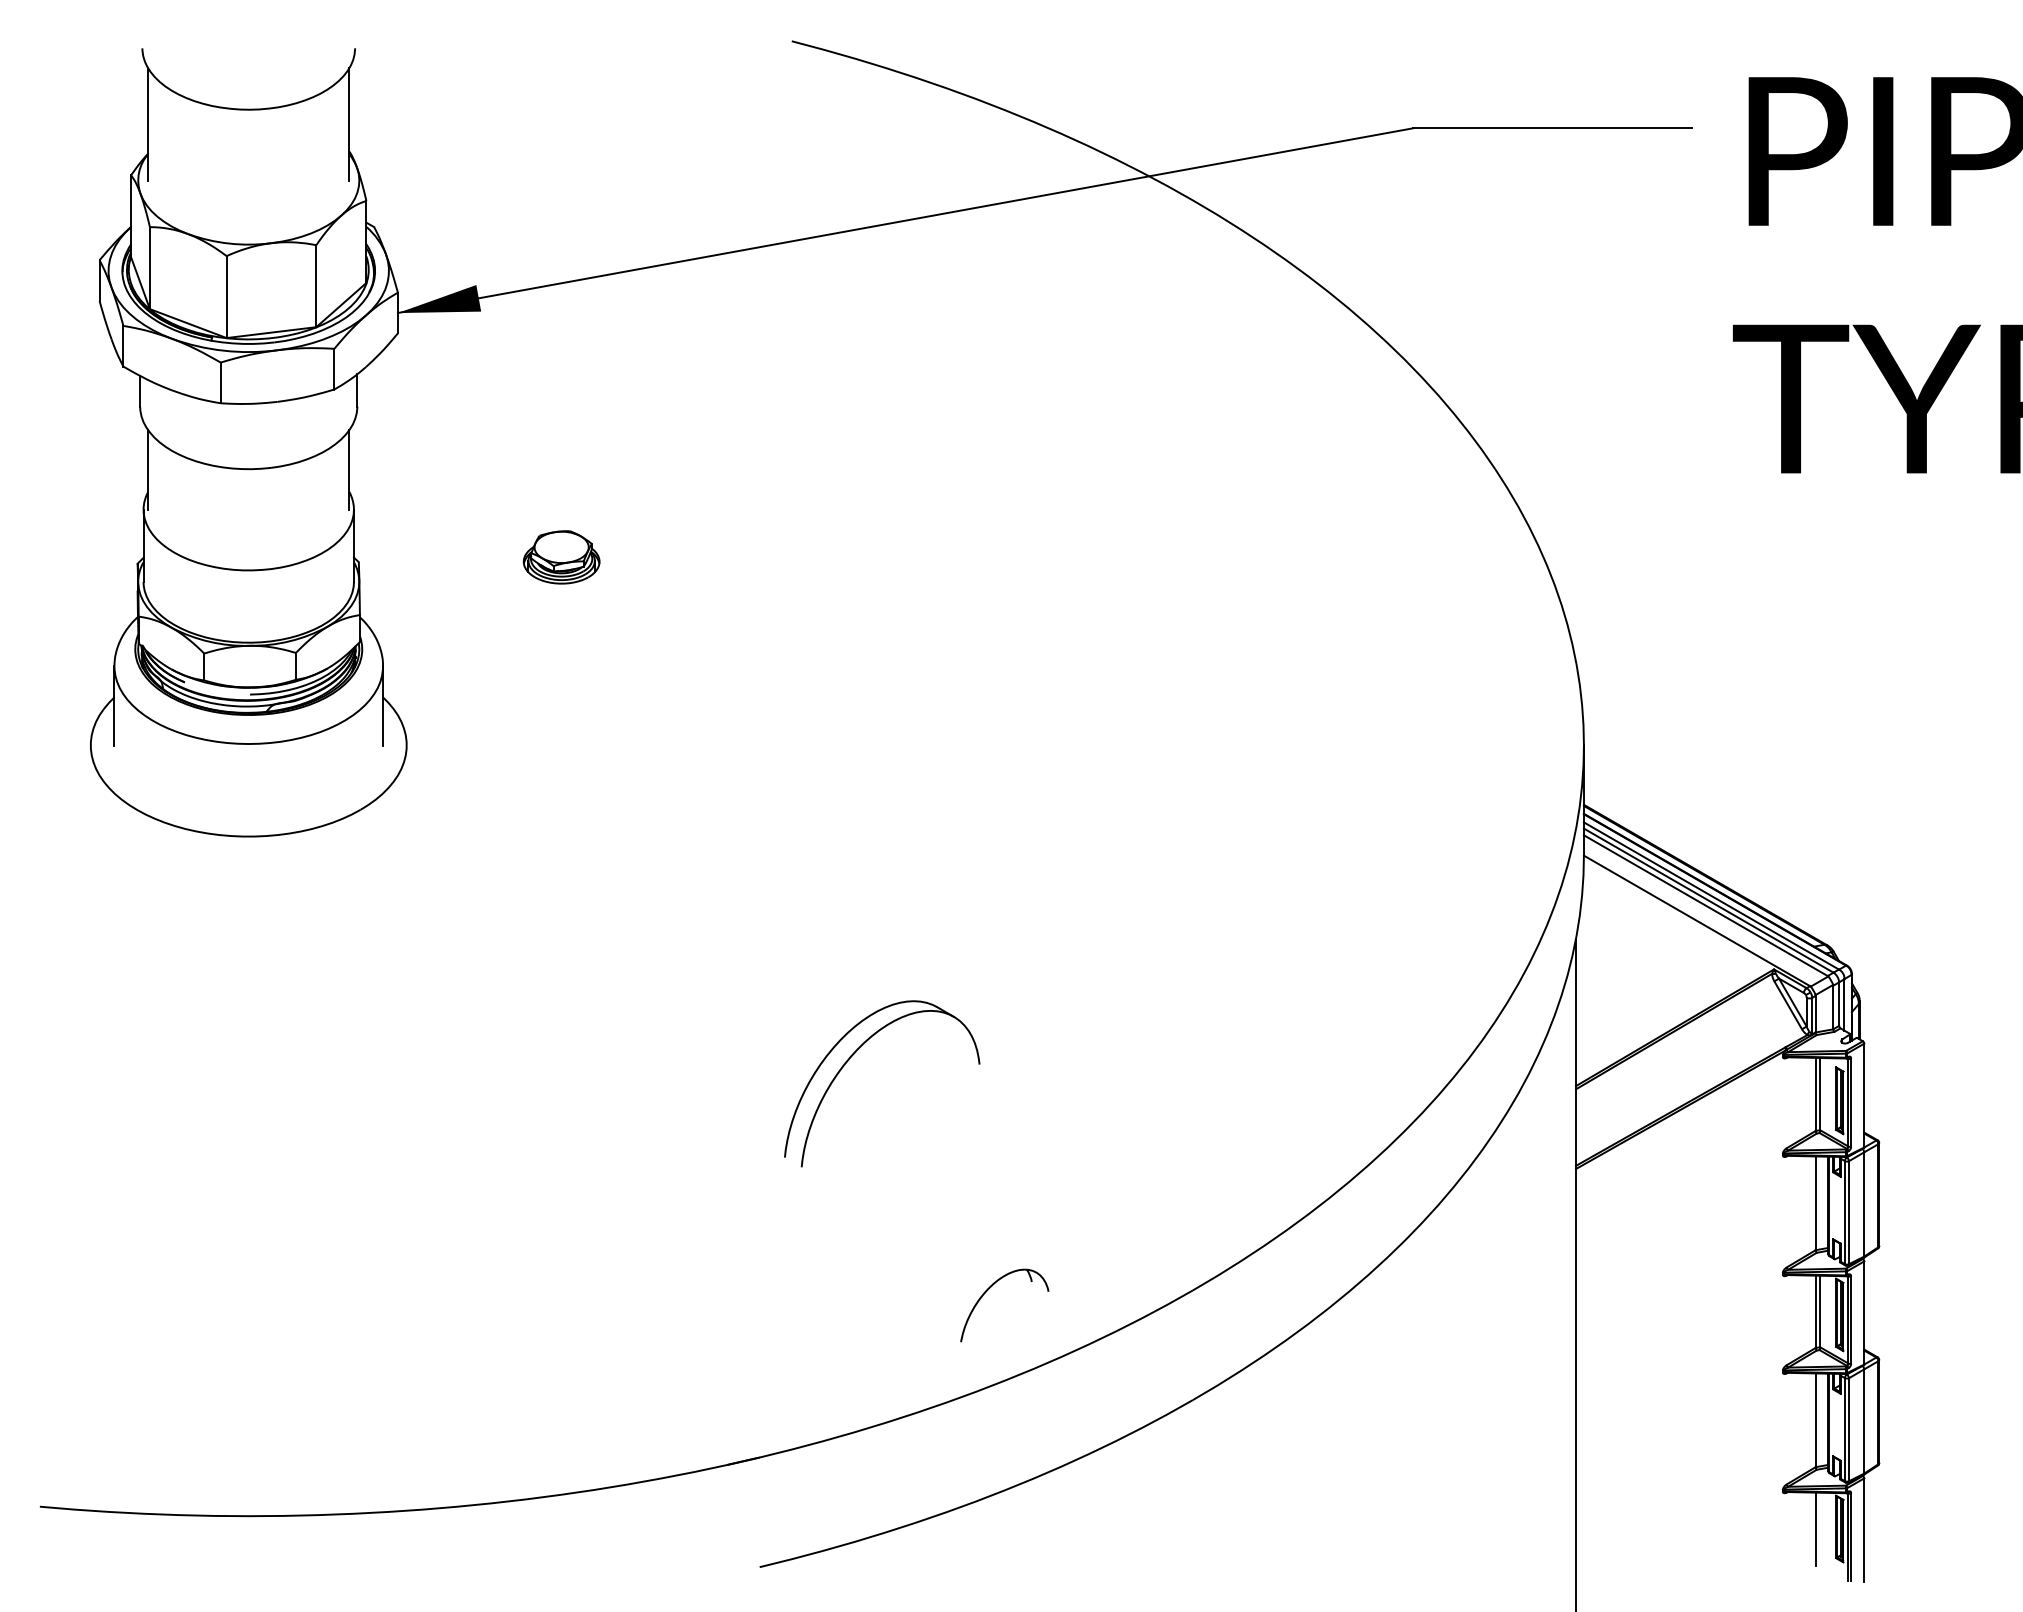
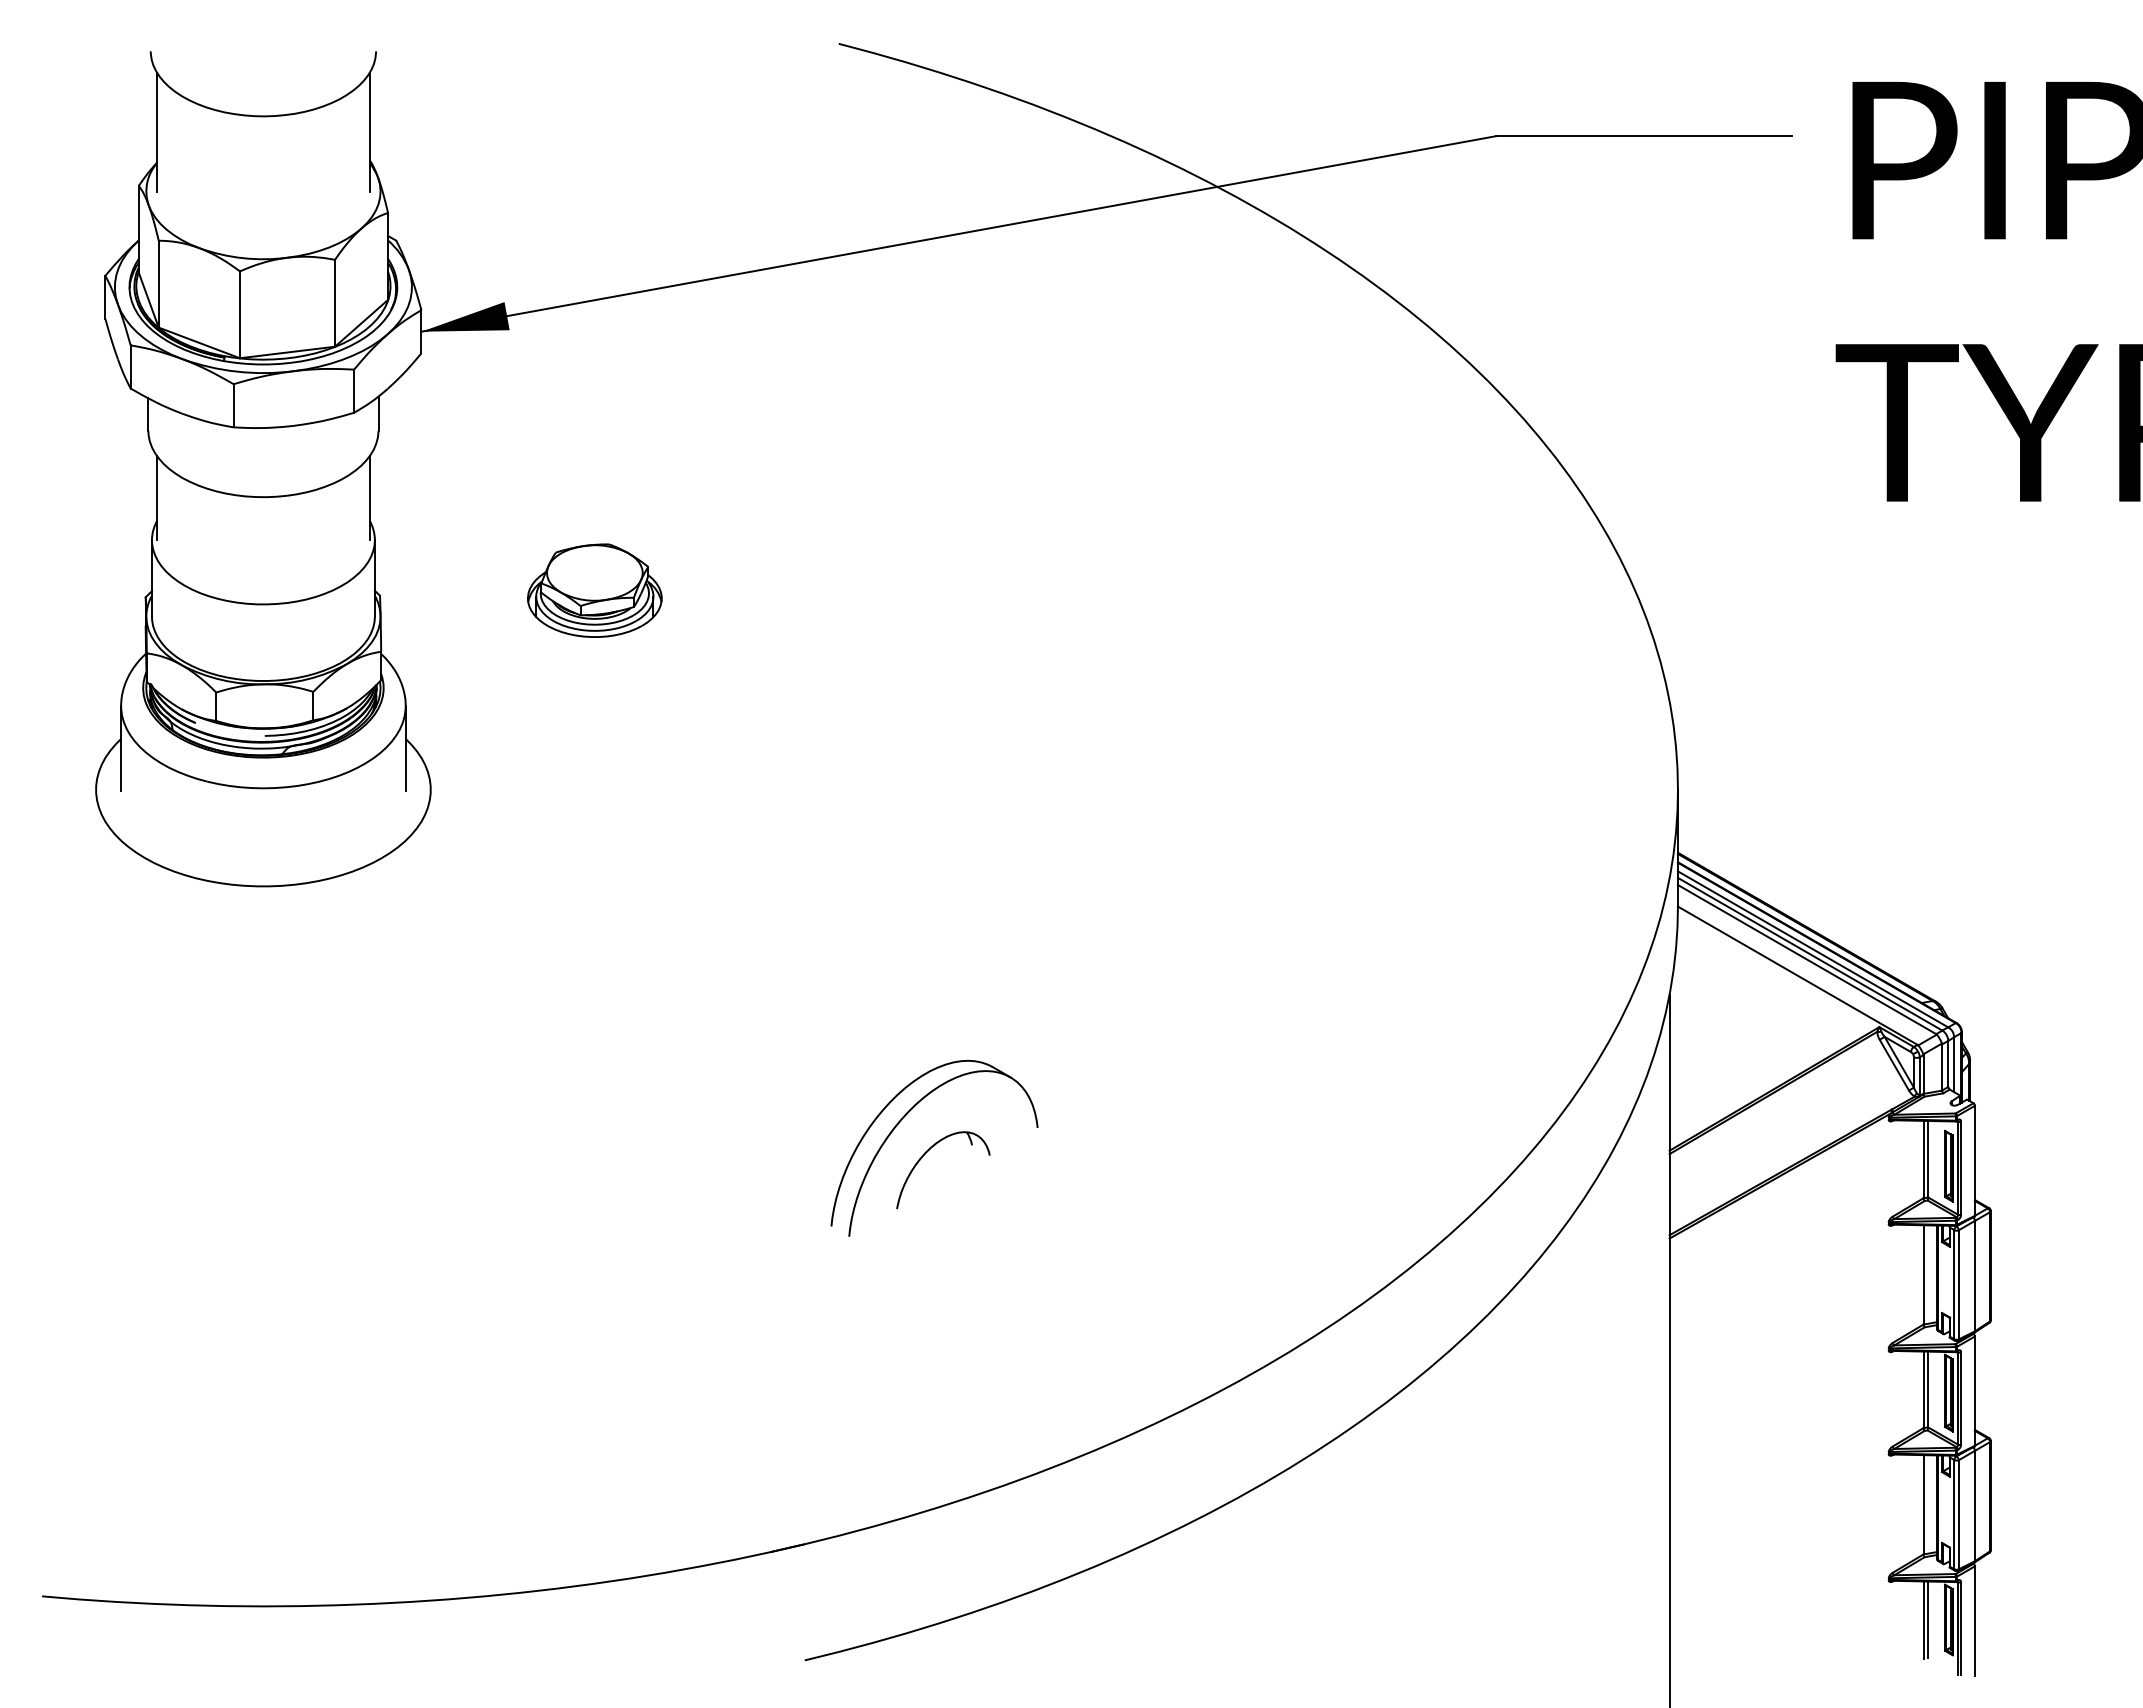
part: (561, 557) -> (594, 590), size x1.67
part: (988, 1289) -> (926, 1153), moved
line: (1820, 1528) -> (1928, 1619), added

